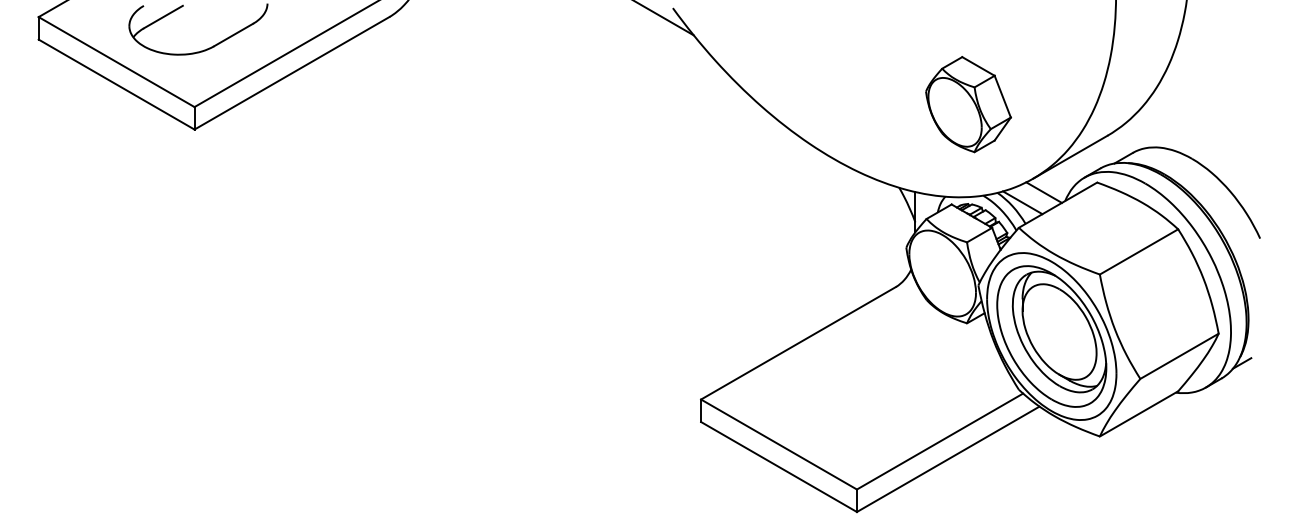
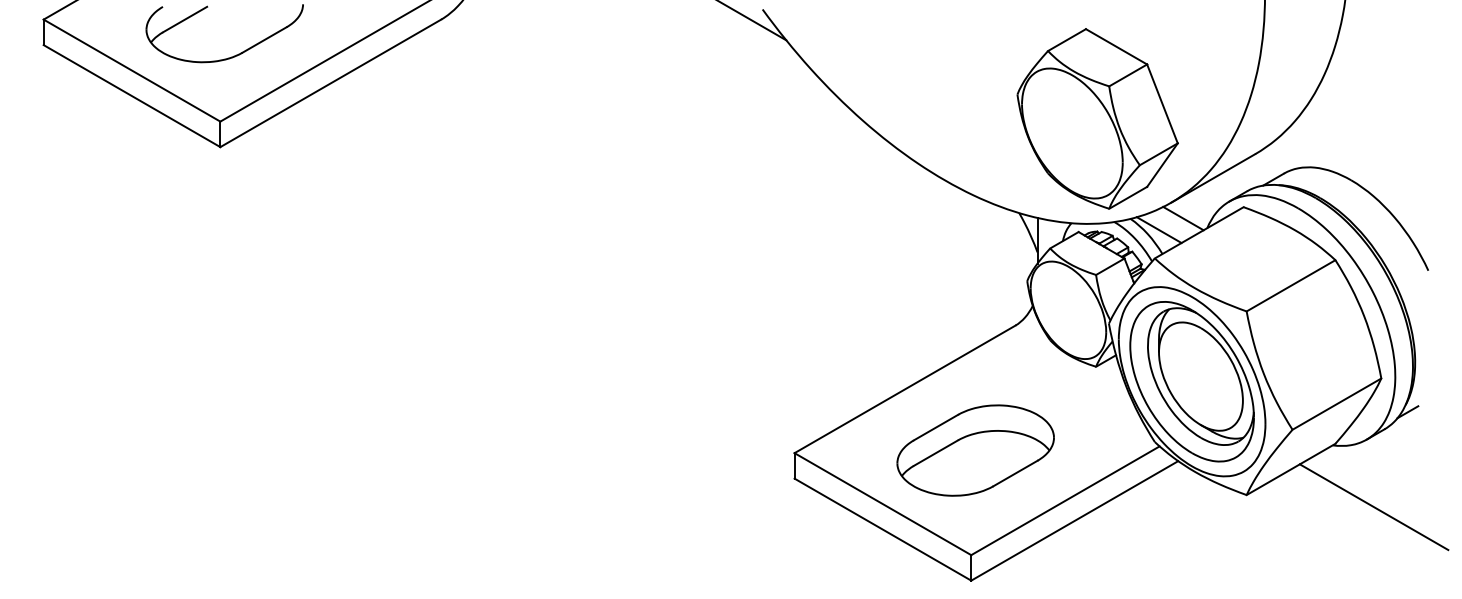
part: (968, 104) -> (1097, 118), size x1.67
part: (860, 397) -> (975, 450), added
line: (1211, 447) -> (1373, 507), added

